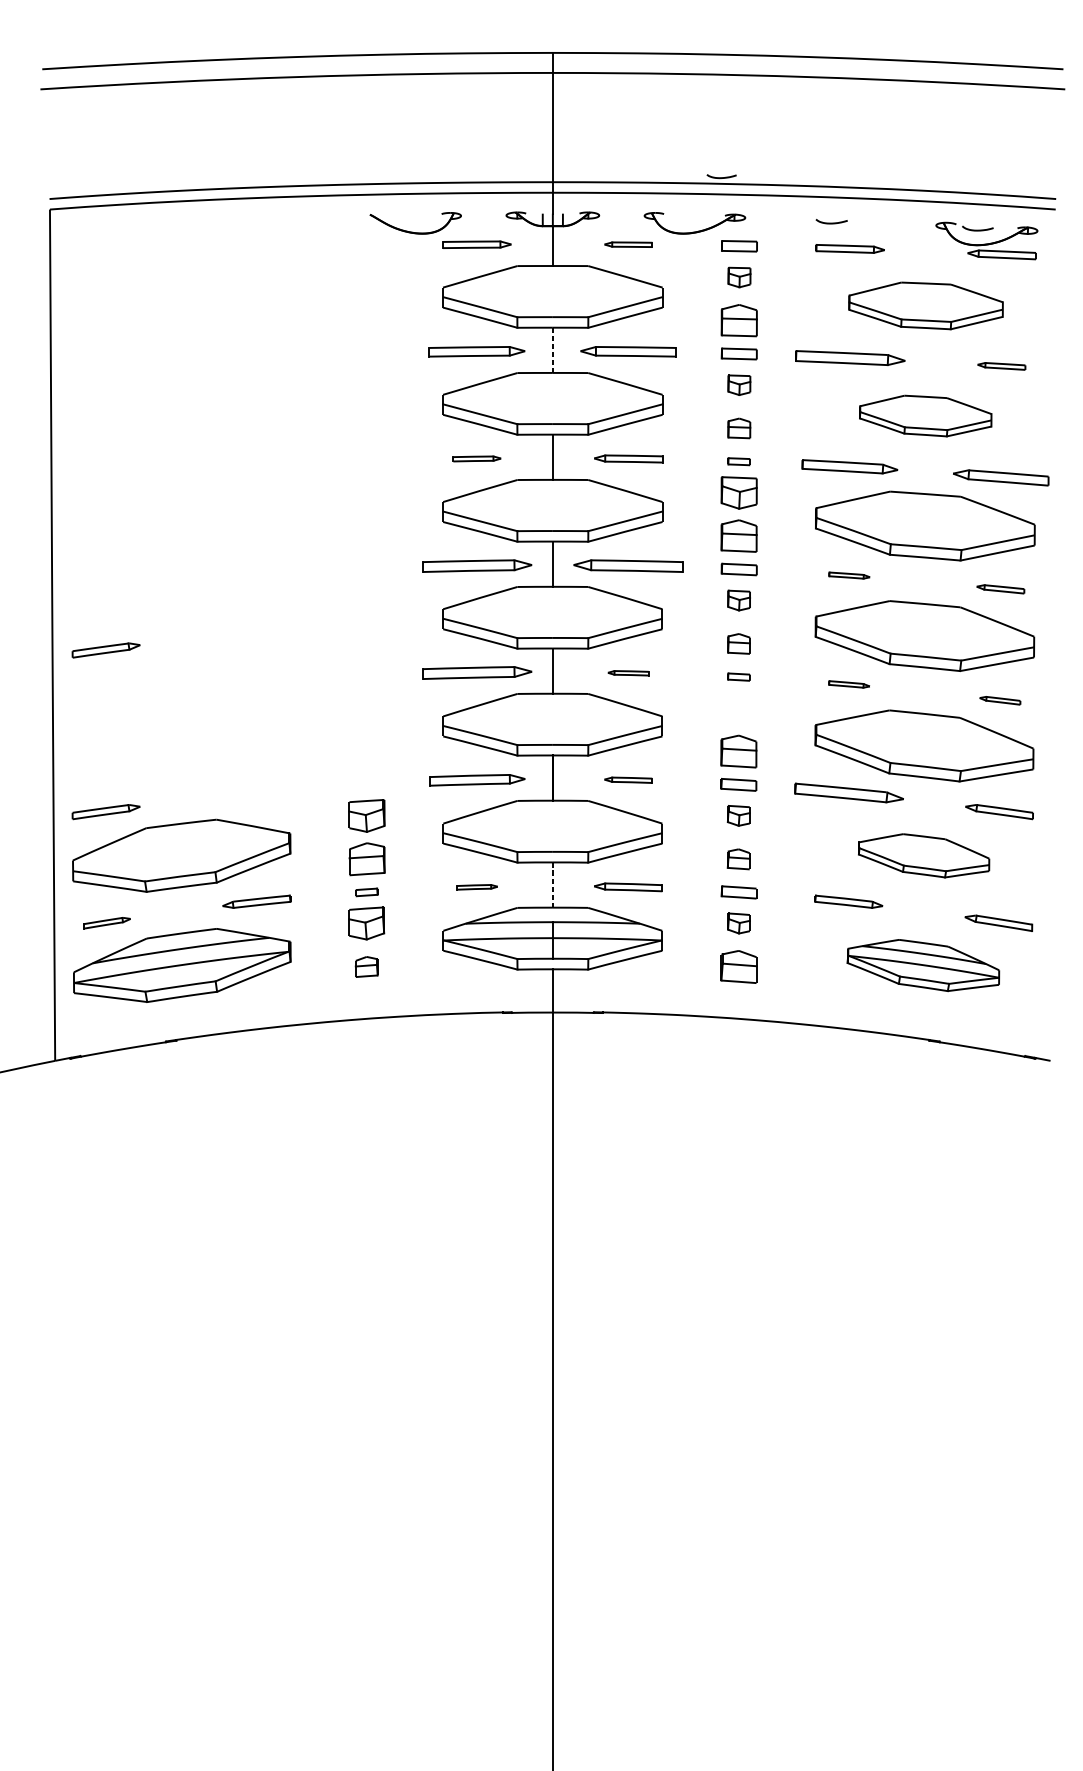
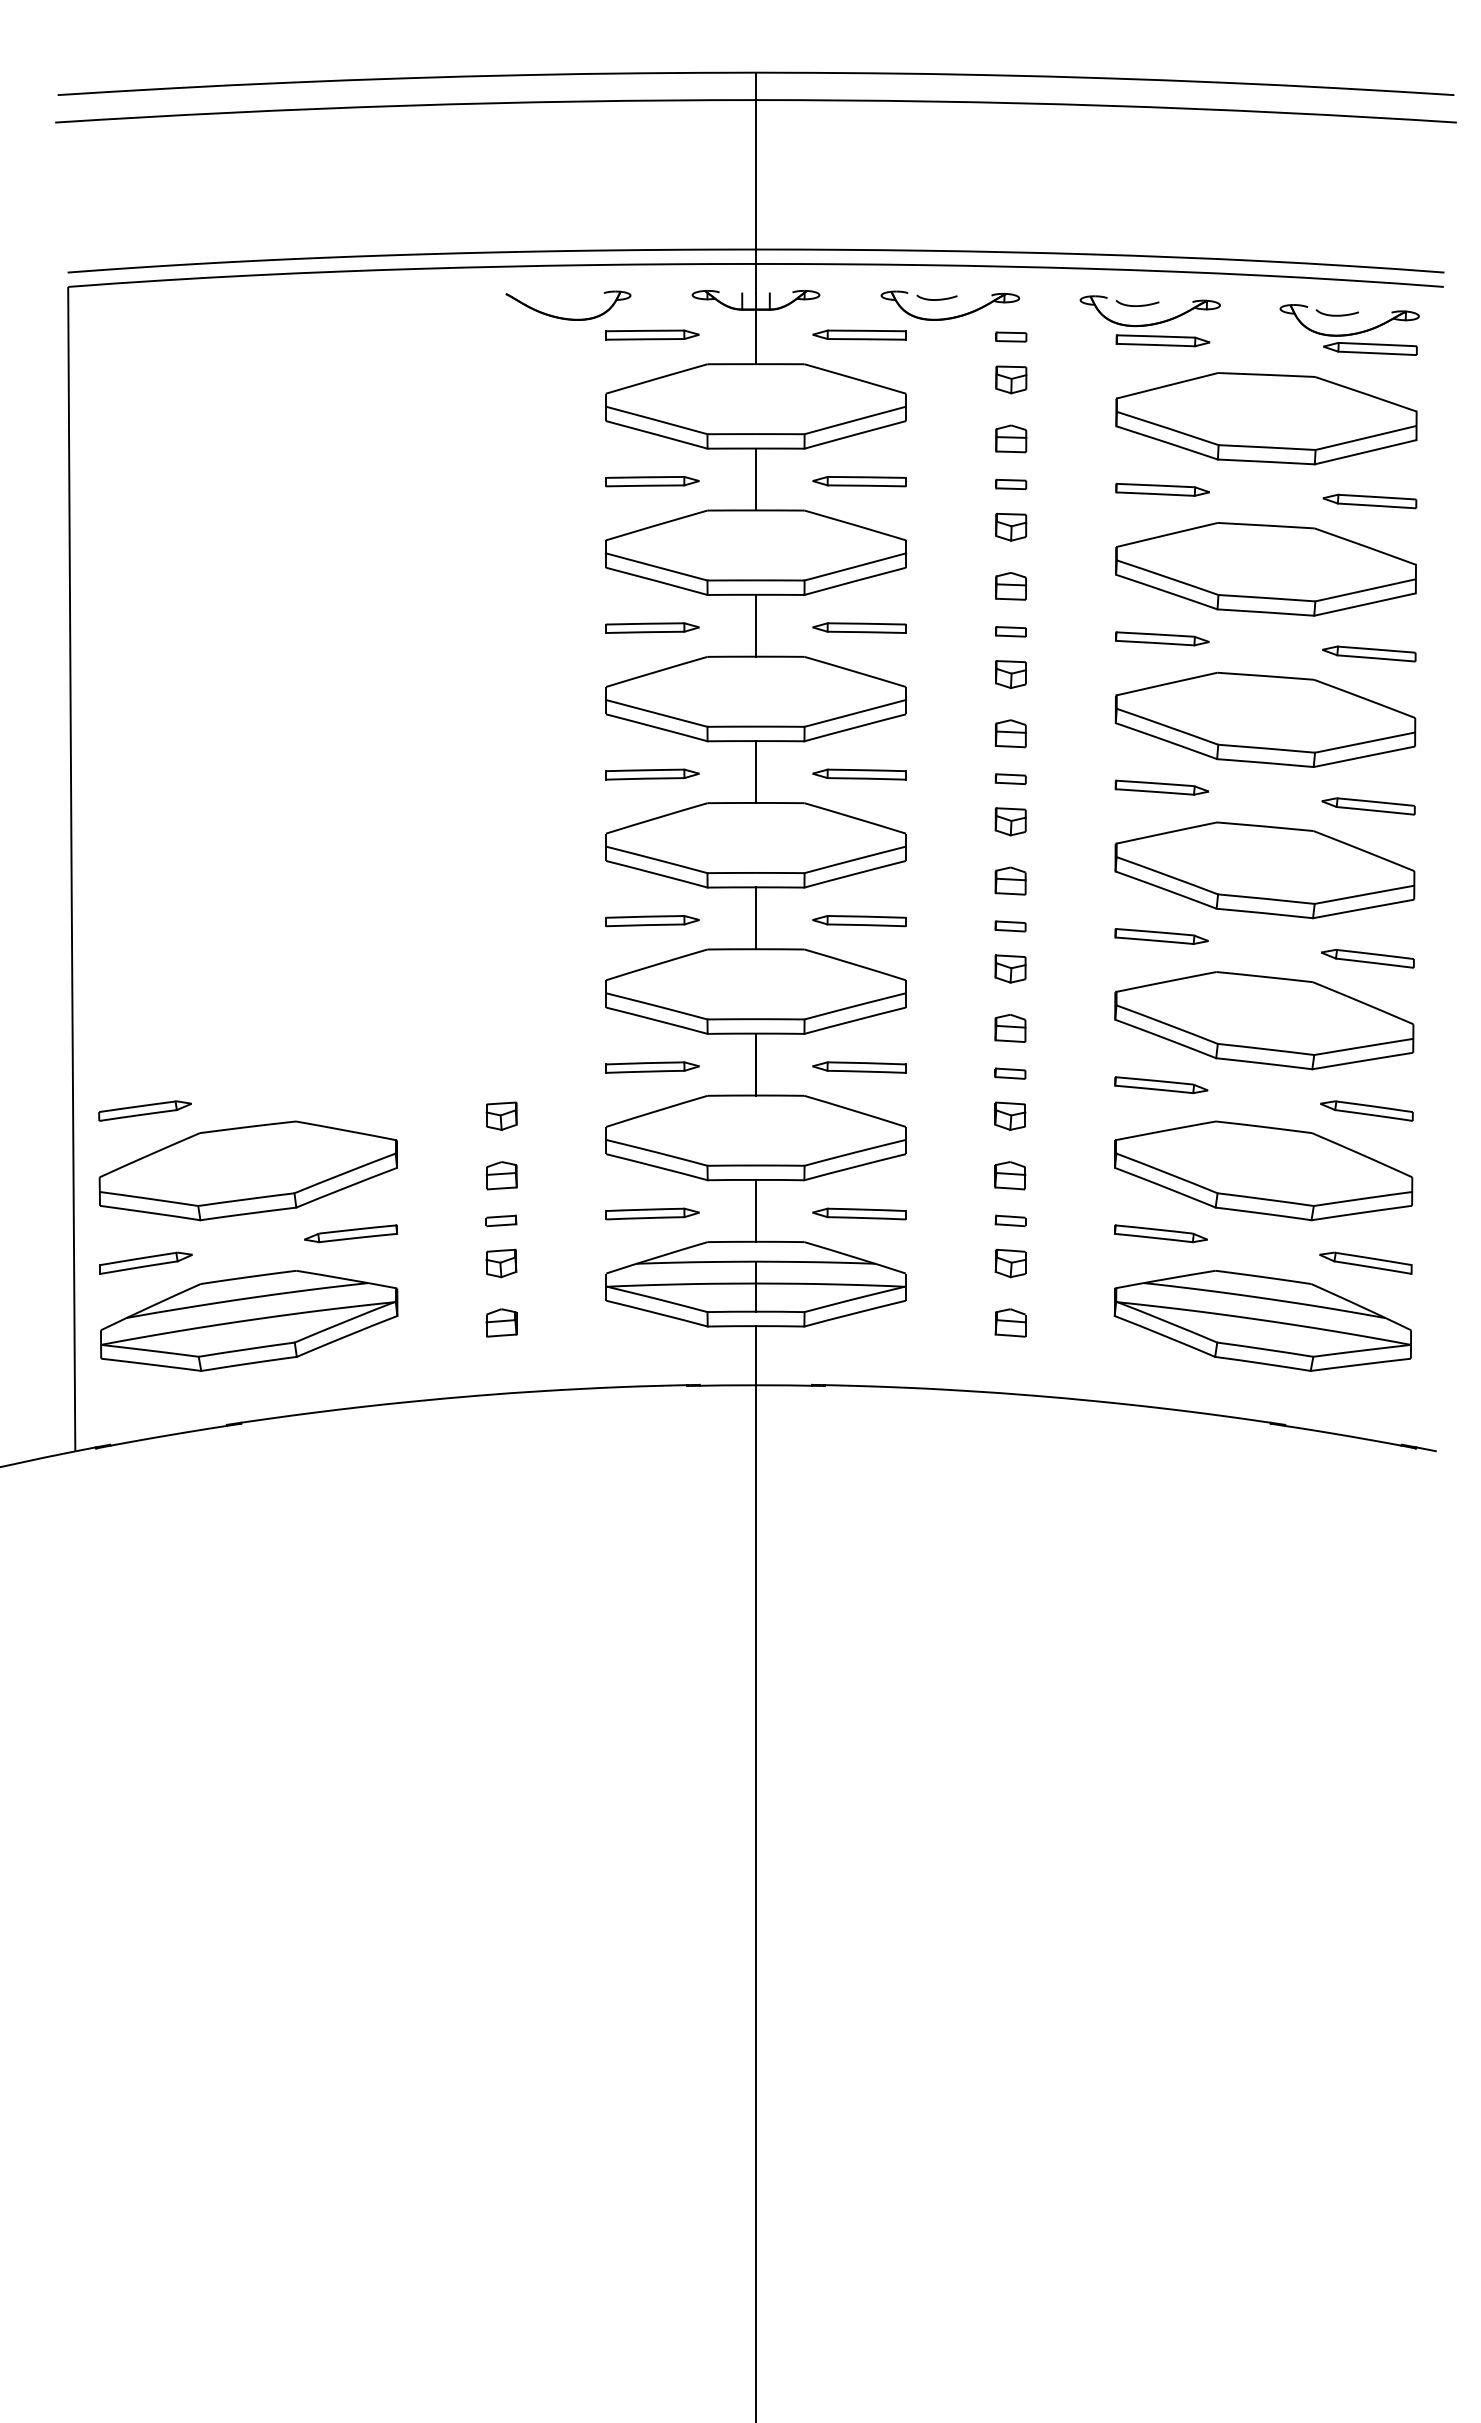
curve: (721, 177) -> (936, 299), moved
part: (840, 236) -> (1149, 323), added
part: (628, 244) -> (859, 334), size x1.43
part: (739, 245) -> (1011, 336), size x0.62
part: (926, 305) -> (1266, 418), size x1.43
part: (739, 320) -> (1011, 438), size x0.62
line: (553, 350) -> (756, 479), dashed -> solid
part: (477, 351) -> (652, 481), size x0.71
part: (628, 351) -> (859, 481), size x0.71
part: (739, 353) -> (1011, 484), size x0.62
part: (850, 357) -> (1162, 489), size x0.62
part: (1001, 366) -> (1369, 501), size x1.43
part: (925, 416) -> (1265, 569), size x1.67
part: (477, 458) -> (652, 627), size x1.43
part: (850, 466) -> (1162, 638), size x0.71
part: (1001, 477) -> (1369, 653), size x0.71
part: (738, 492) -> (1010, 674), size x0.62
part: (738, 536) -> (1010, 733), size x0.62
part: (477, 566) -> (652, 774), size x0.62
part: (628, 566) -> (859, 774), size x0.62
part: (738, 568) -> (1010, 778), size x0.62
part: (849, 575) -> (1161, 787), size x1.67
part: (1000, 589) -> (1368, 806), size x1.43
part: (105, 650) -> (144, 889), removed
part: (477, 673) -> (652, 921), size x0.62
part: (628, 673) -> (859, 921), size x1.67
part: (849, 684) -> (1161, 936), size x1.67
part: (999, 700) -> (1367, 958), size x1.67
part: (738, 707) -> (1010, 968), added
part: (738, 751) -> (1010, 1028), size x0.62
part: (477, 780) -> (652, 1067), size x0.71
part: (628, 780) -> (859, 1067), size x1.43
part: (738, 784) -> (1010, 1073), size x0.62
part: (849, 793) -> (1161, 1085), size x0.62
part: (366, 815) -> (501, 1115), size x0.62
part: (923, 855) -> (1263, 1170), size x1.67
part: (366, 859) -> (501, 1175), size x0.62
line: (553, 884) -> (756, 1210), dashed -> solid
part: (477, 886) -> (652, 1213), size x1.67
part: (738, 892) -> (1010, 1220), size x0.62
part: (106, 922) -> (145, 1262), size x1.43
part: (366, 923) -> (501, 1263), size x0.62
part: (923, 965) -> (1262, 1320), size x1.43
part: (738, 966) -> (1010, 1322), size x0.62

